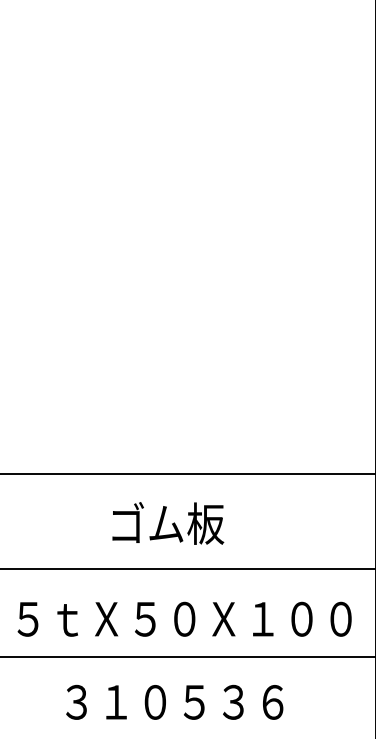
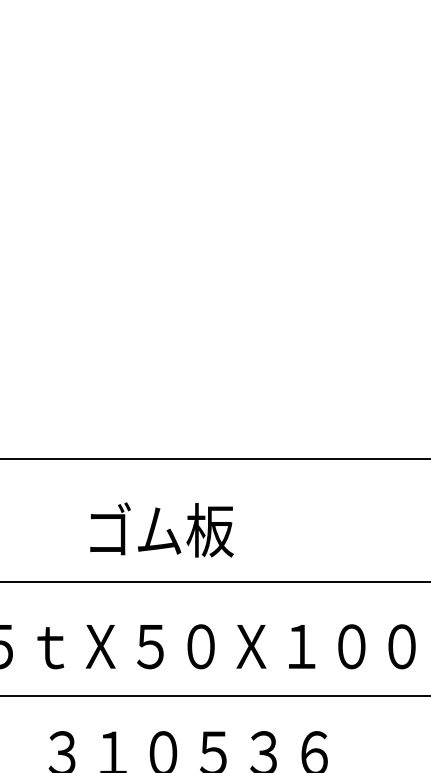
text: (168, 523) -> (162, 530), moved

